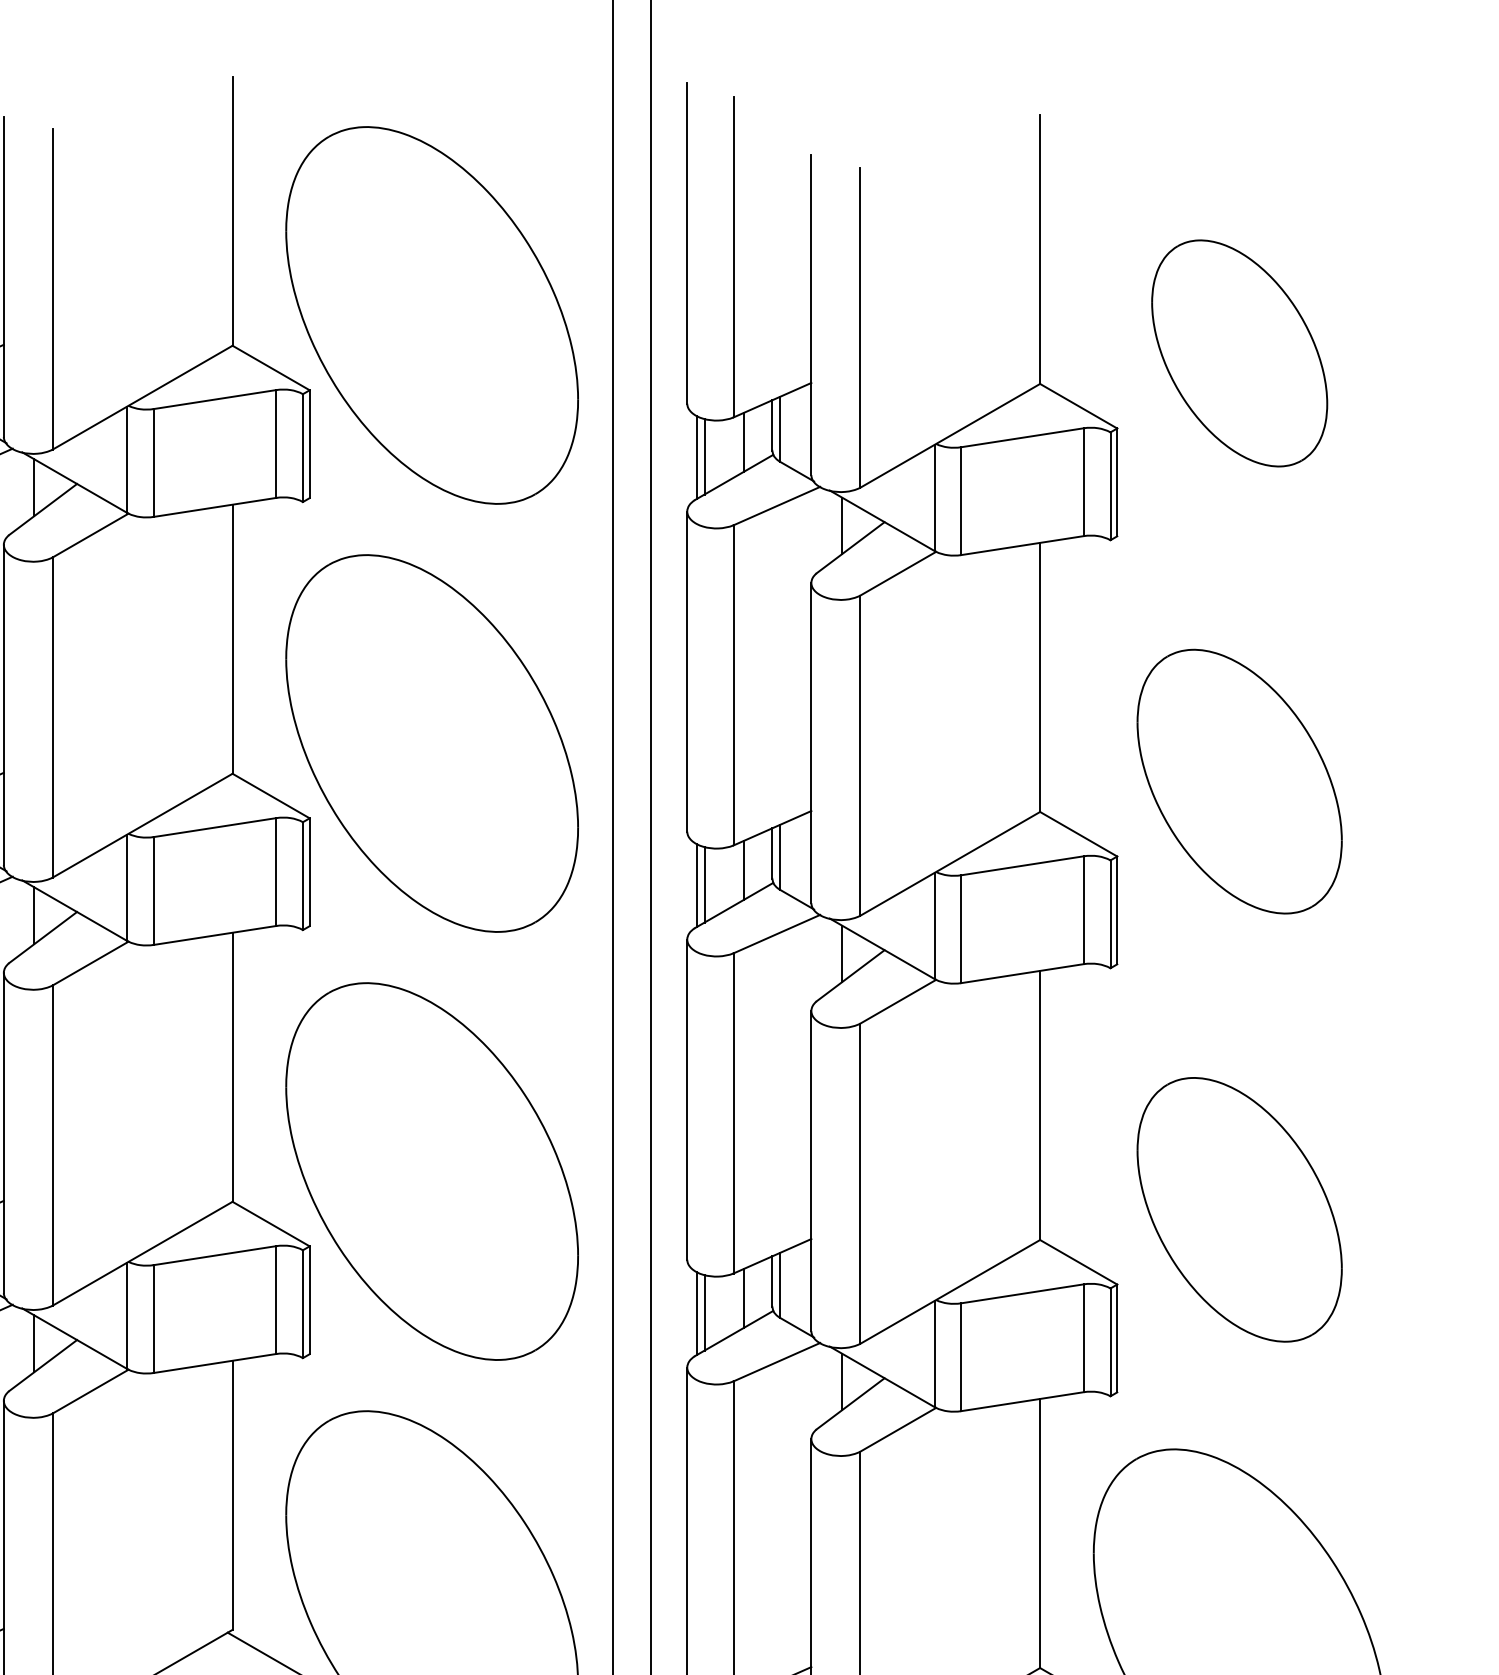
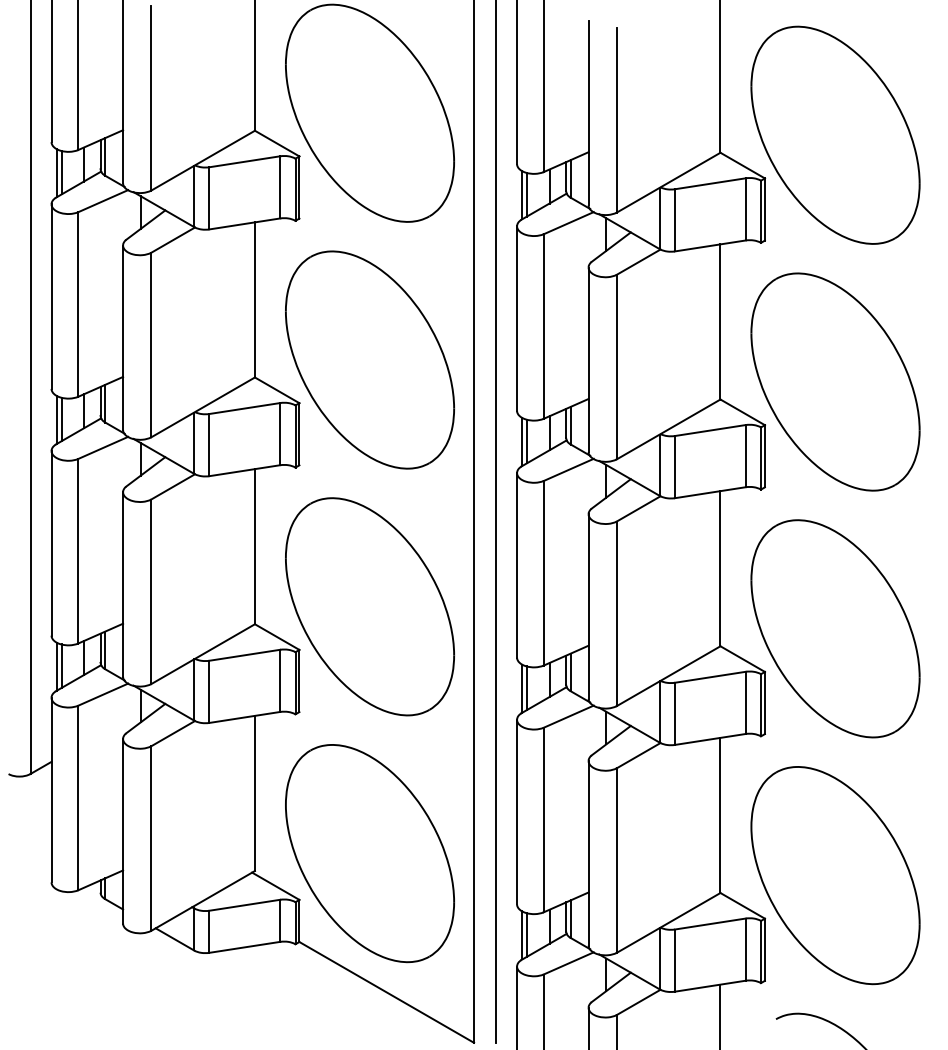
part: (1239, 352) -> (835, 134), size x1.67
part: (1239, 780) -> (835, 381), size x1.43
part: (1239, 1209) -> (835, 628), size x1.43

